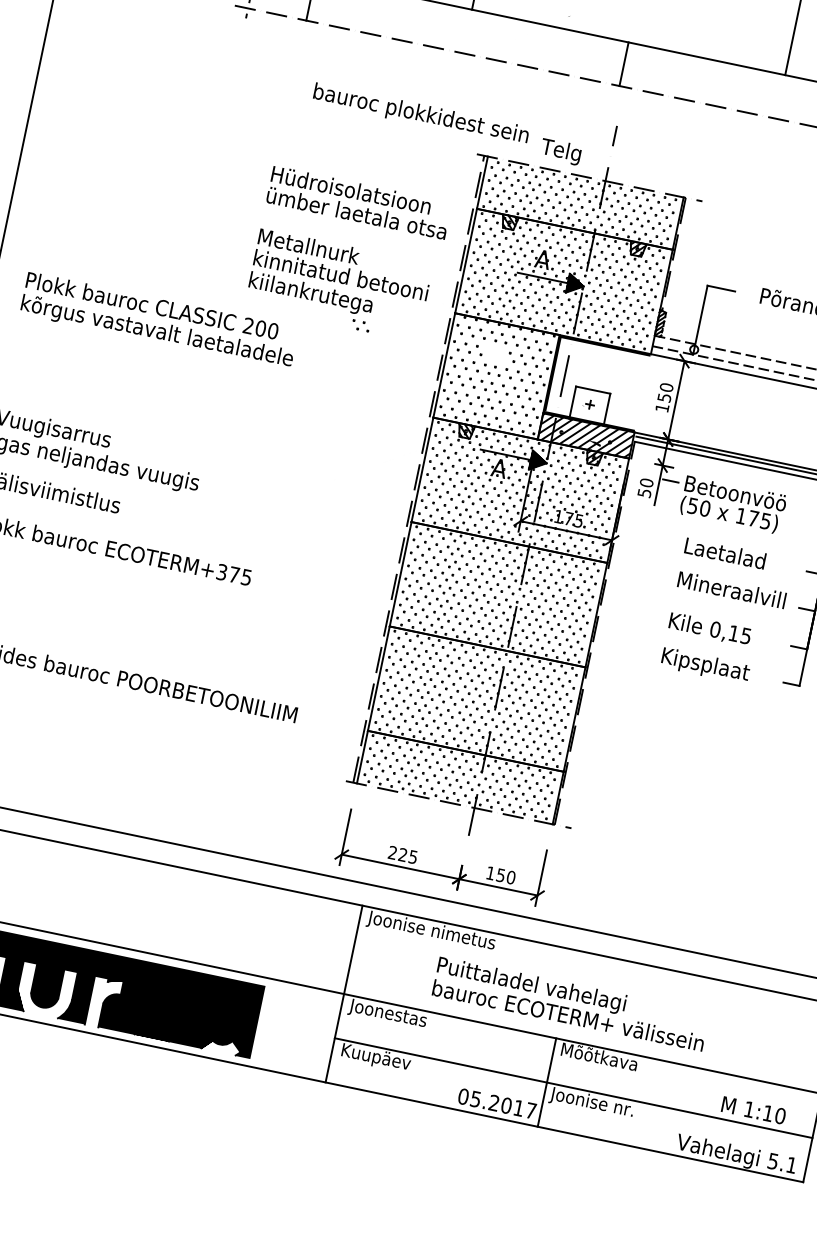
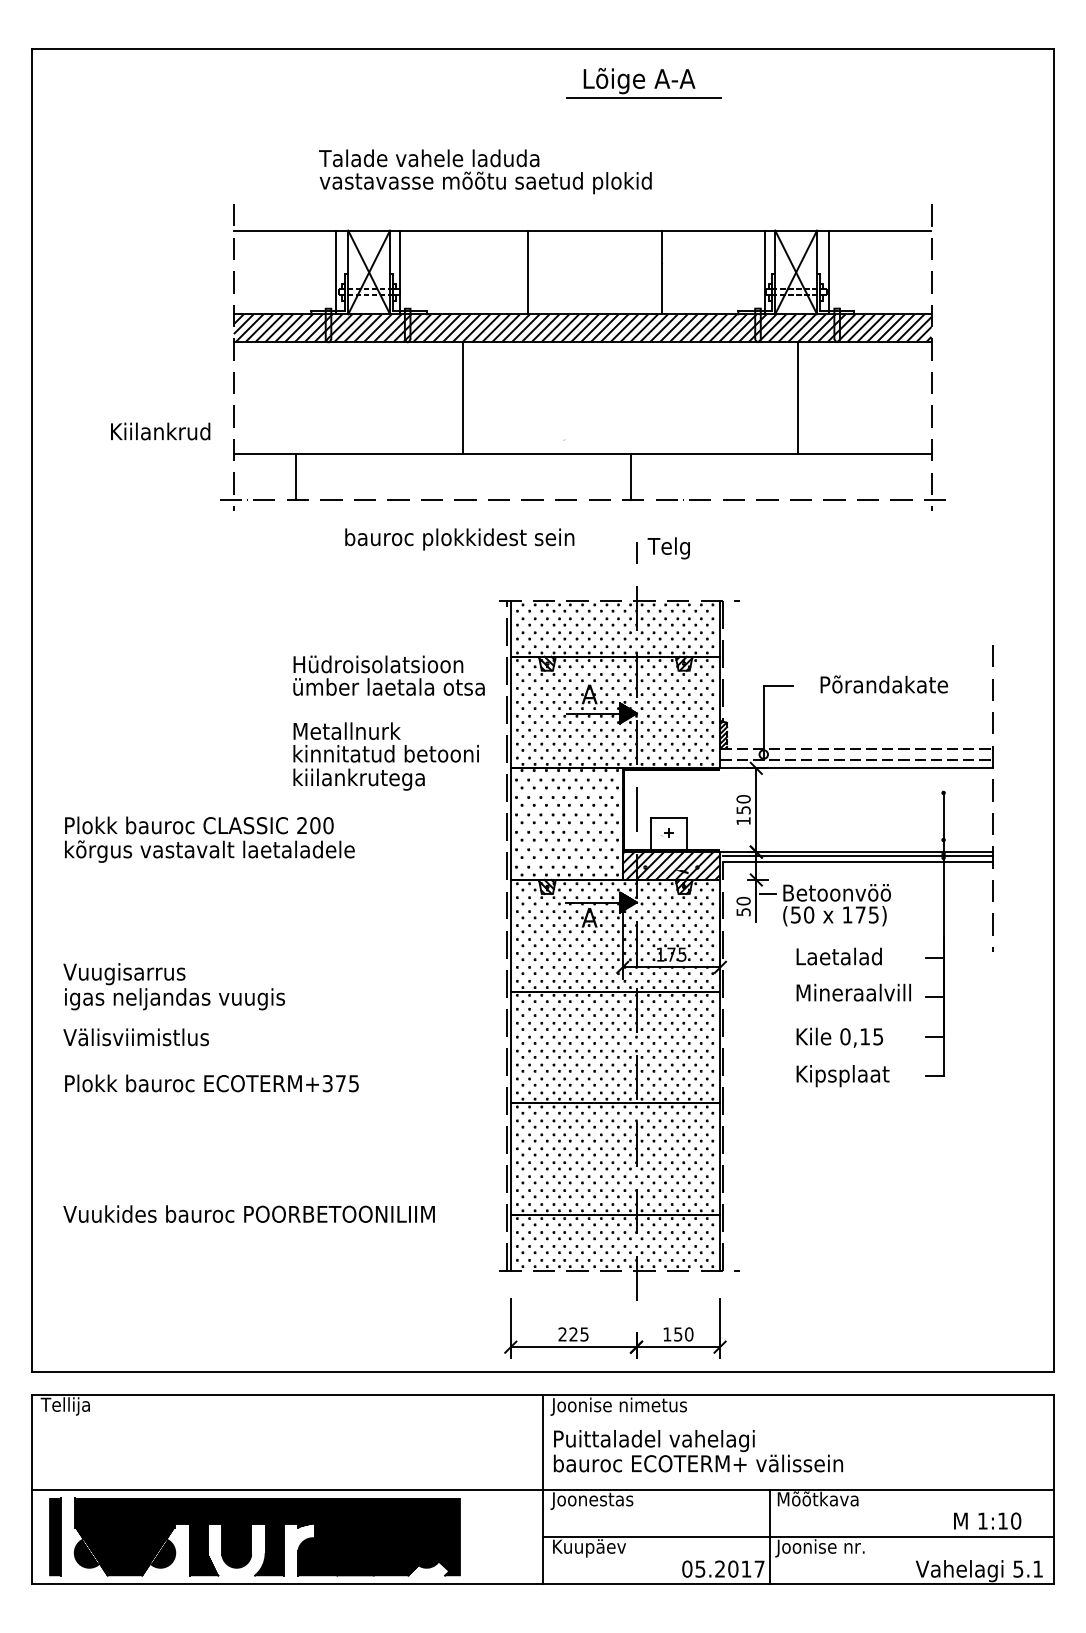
text: (420, 114) -> (459, 539), moved
text: (560, 151) -> (668, 548), moved
part: (360, 325) -> (560, 801), moved
text: (570, 1004) -> (698, 1451), moved

